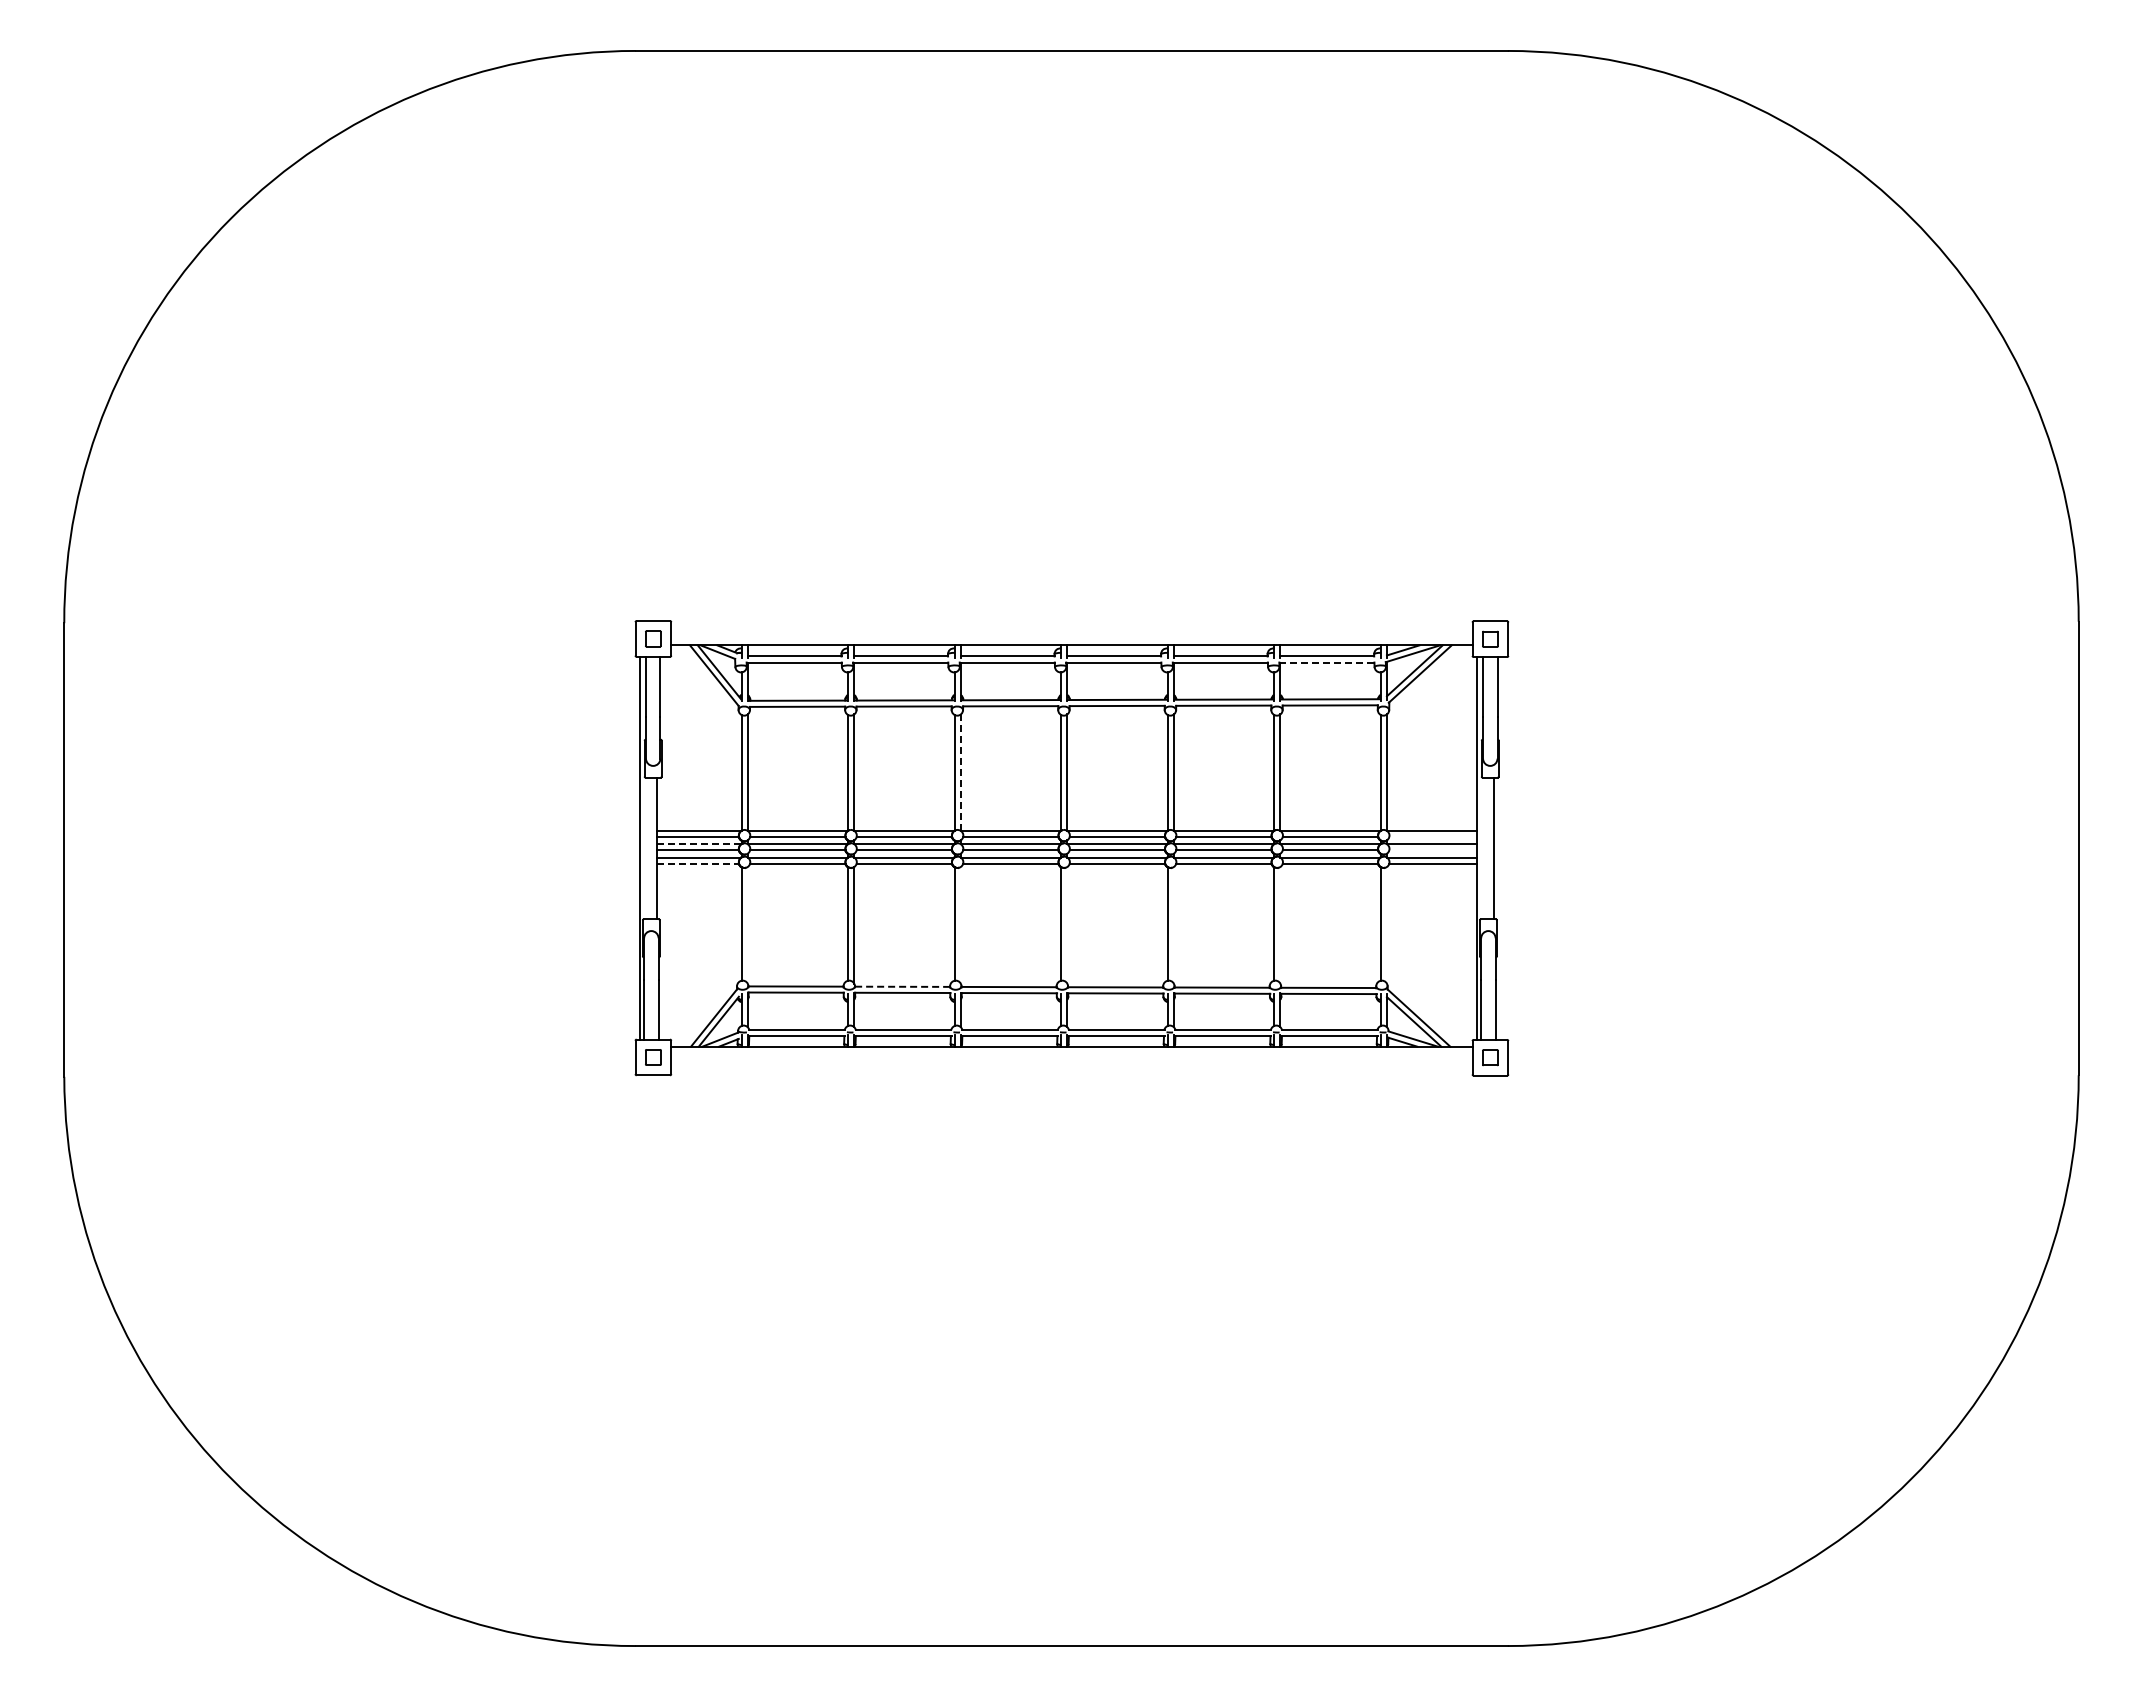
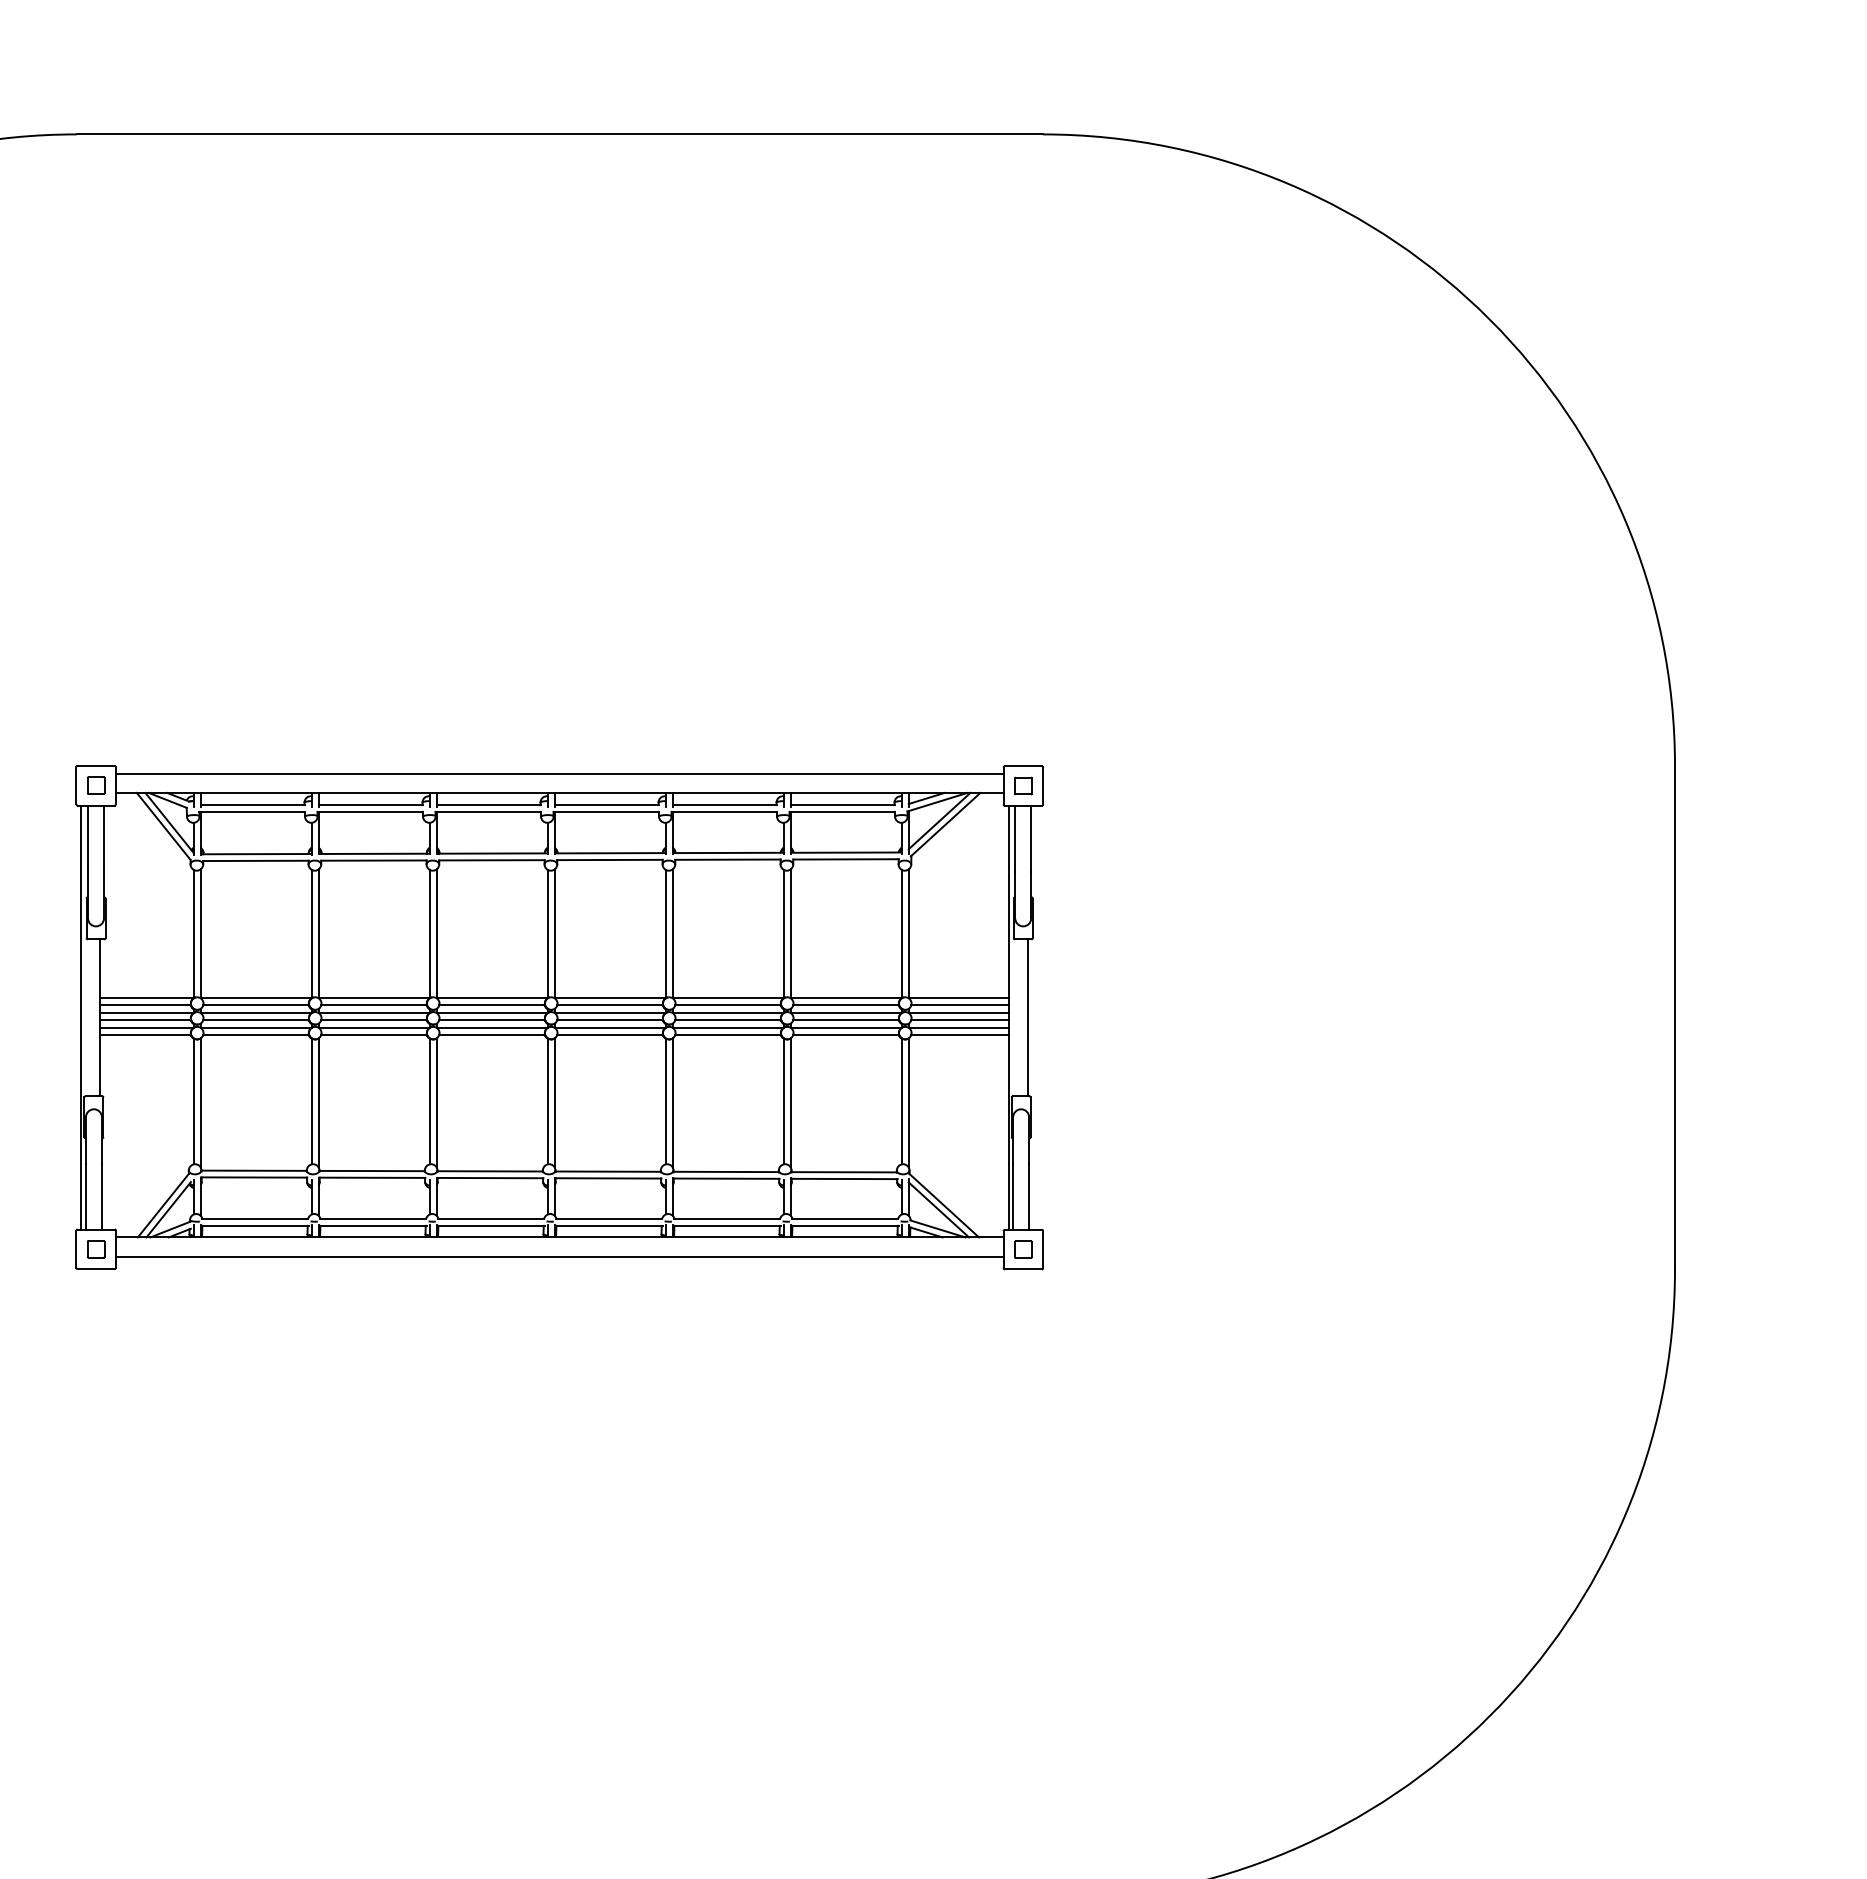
line: (1071, 628) -> (559, 774), added
line: (1326, 662) -> (841, 811), dashed -> solid
line: (960, 773) -> (436, 934), dashed -> solid
line: (1433, 837) -> (960, 1005), added
line: (699, 844) -> (147, 1013), dashed -> solid
line: (1433, 850) -> (960, 1020), added
line: (698, 863) -> (146, 1034), dashed -> solid
line: (747, 925) -> (200, 1103), added
line: (960, 925) -> (436, 1103), added
line: (1067, 925) -> (554, 1103), added
line: (1173, 925) -> (672, 1103), added
line: (1280, 925) -> (790, 1103), added
line: (1386, 925) -> (908, 1103), added
line: (902, 986) -> (372, 1170), dashed -> solid
line: (1071, 1063) -> (559, 1256), added

